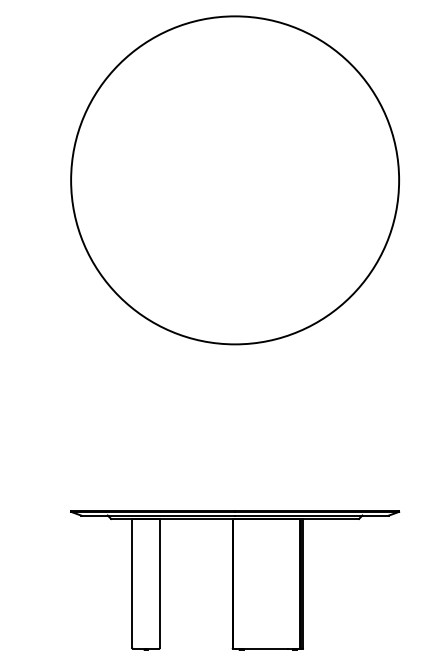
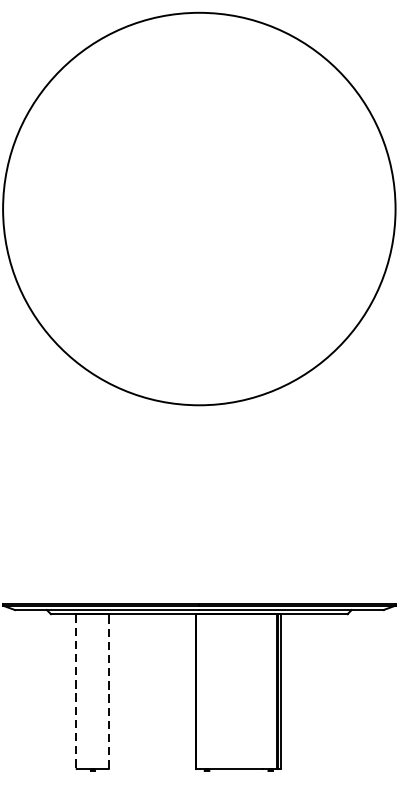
line: (159, 583) -> (108, 691), solid -> dashed
line: (132, 584) -> (76, 692), solid -> dashed

